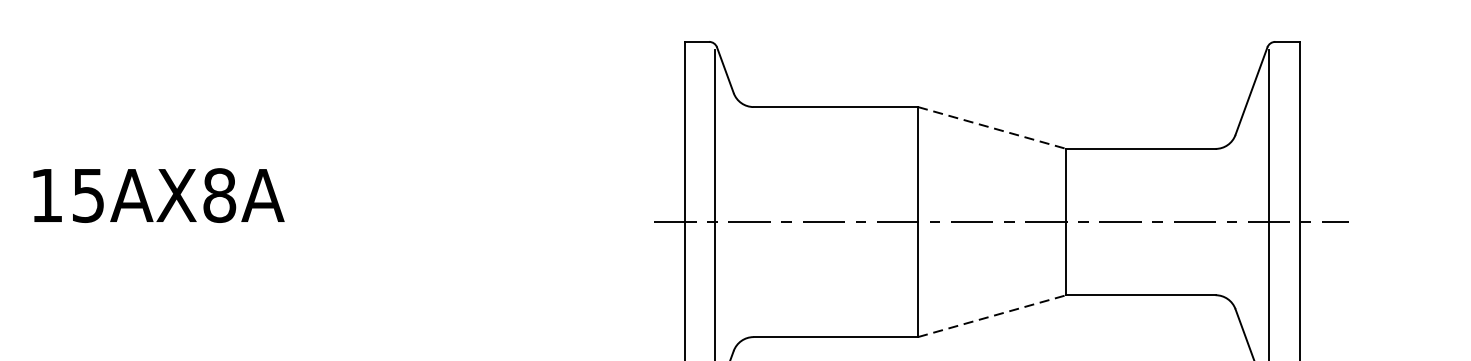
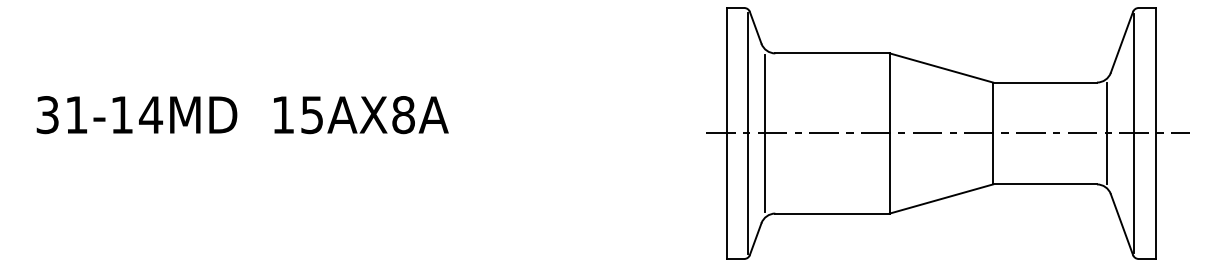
line: (992, 128) -> (941, 68), dashed -> solid
line: (739, 222) -> (765, 133), added
line: (1230, 222) -> (1107, 133), added
line: (992, 315) -> (941, 198), dashed -> solid

